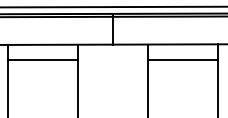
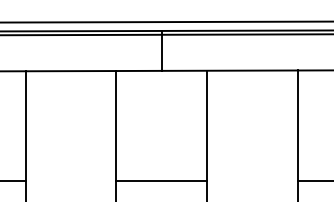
line: (42, 59) -> (70, 90), removed
line: (182, 59) -> (252, 90), removed

